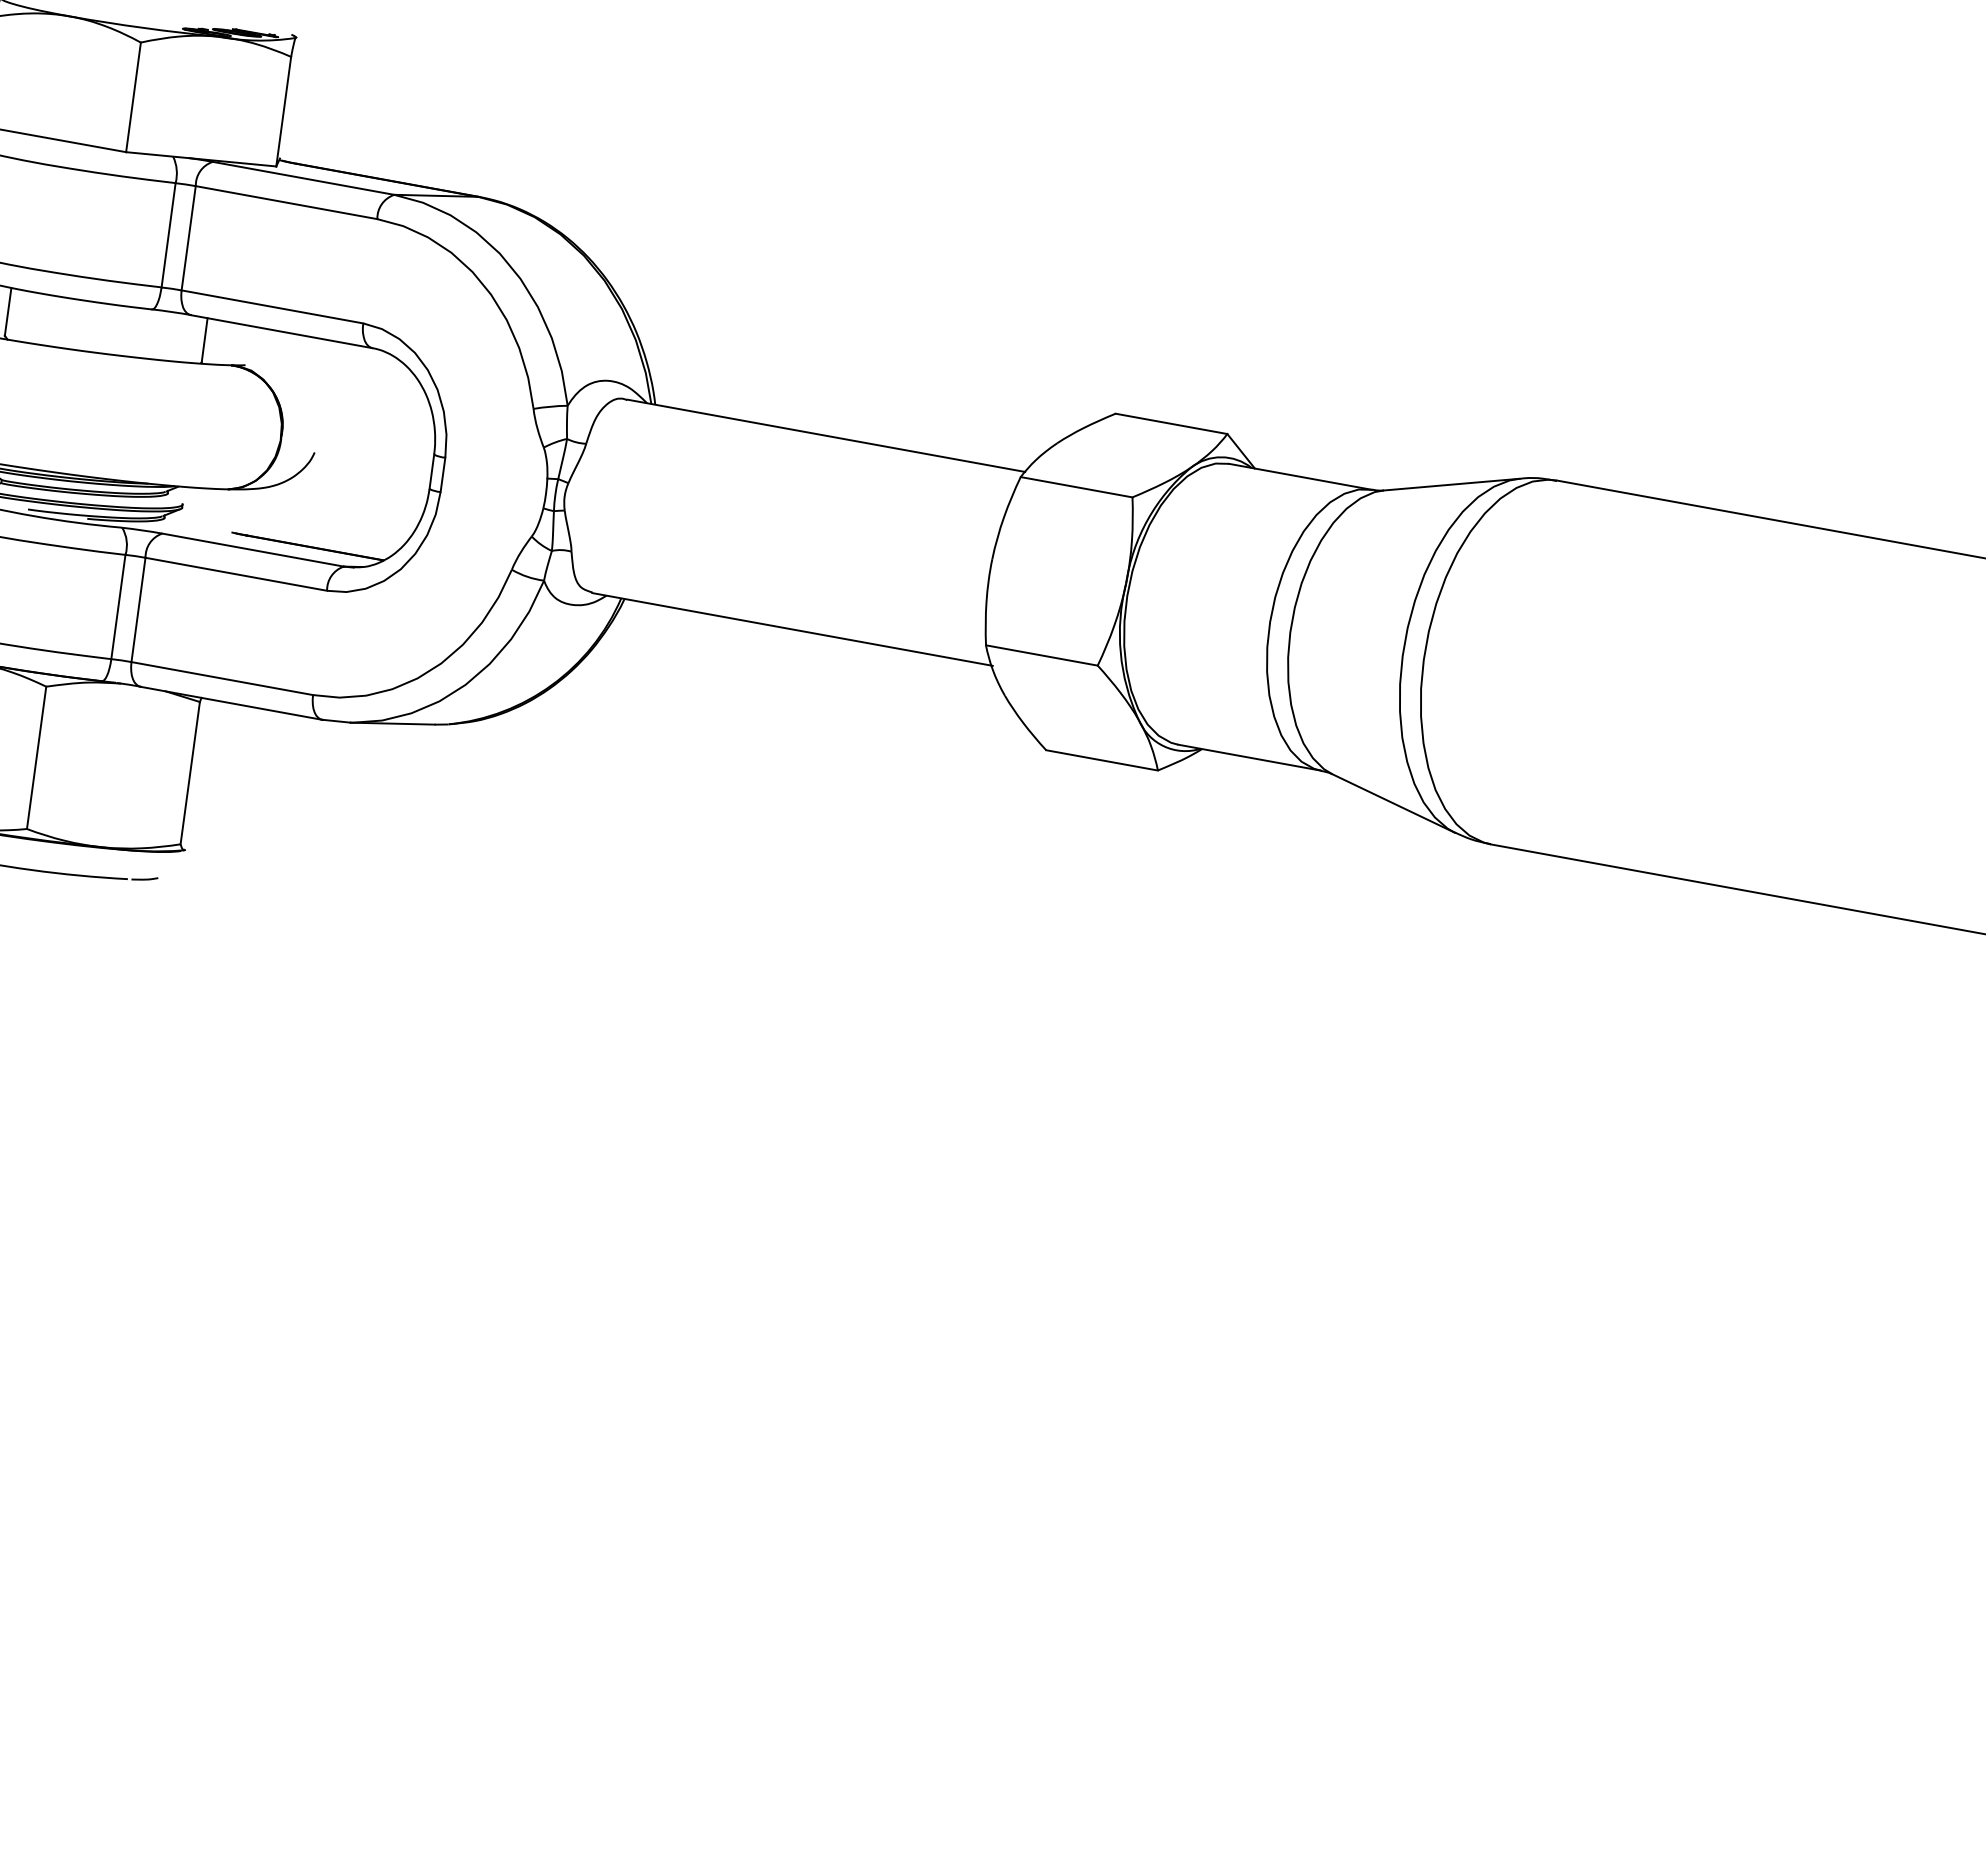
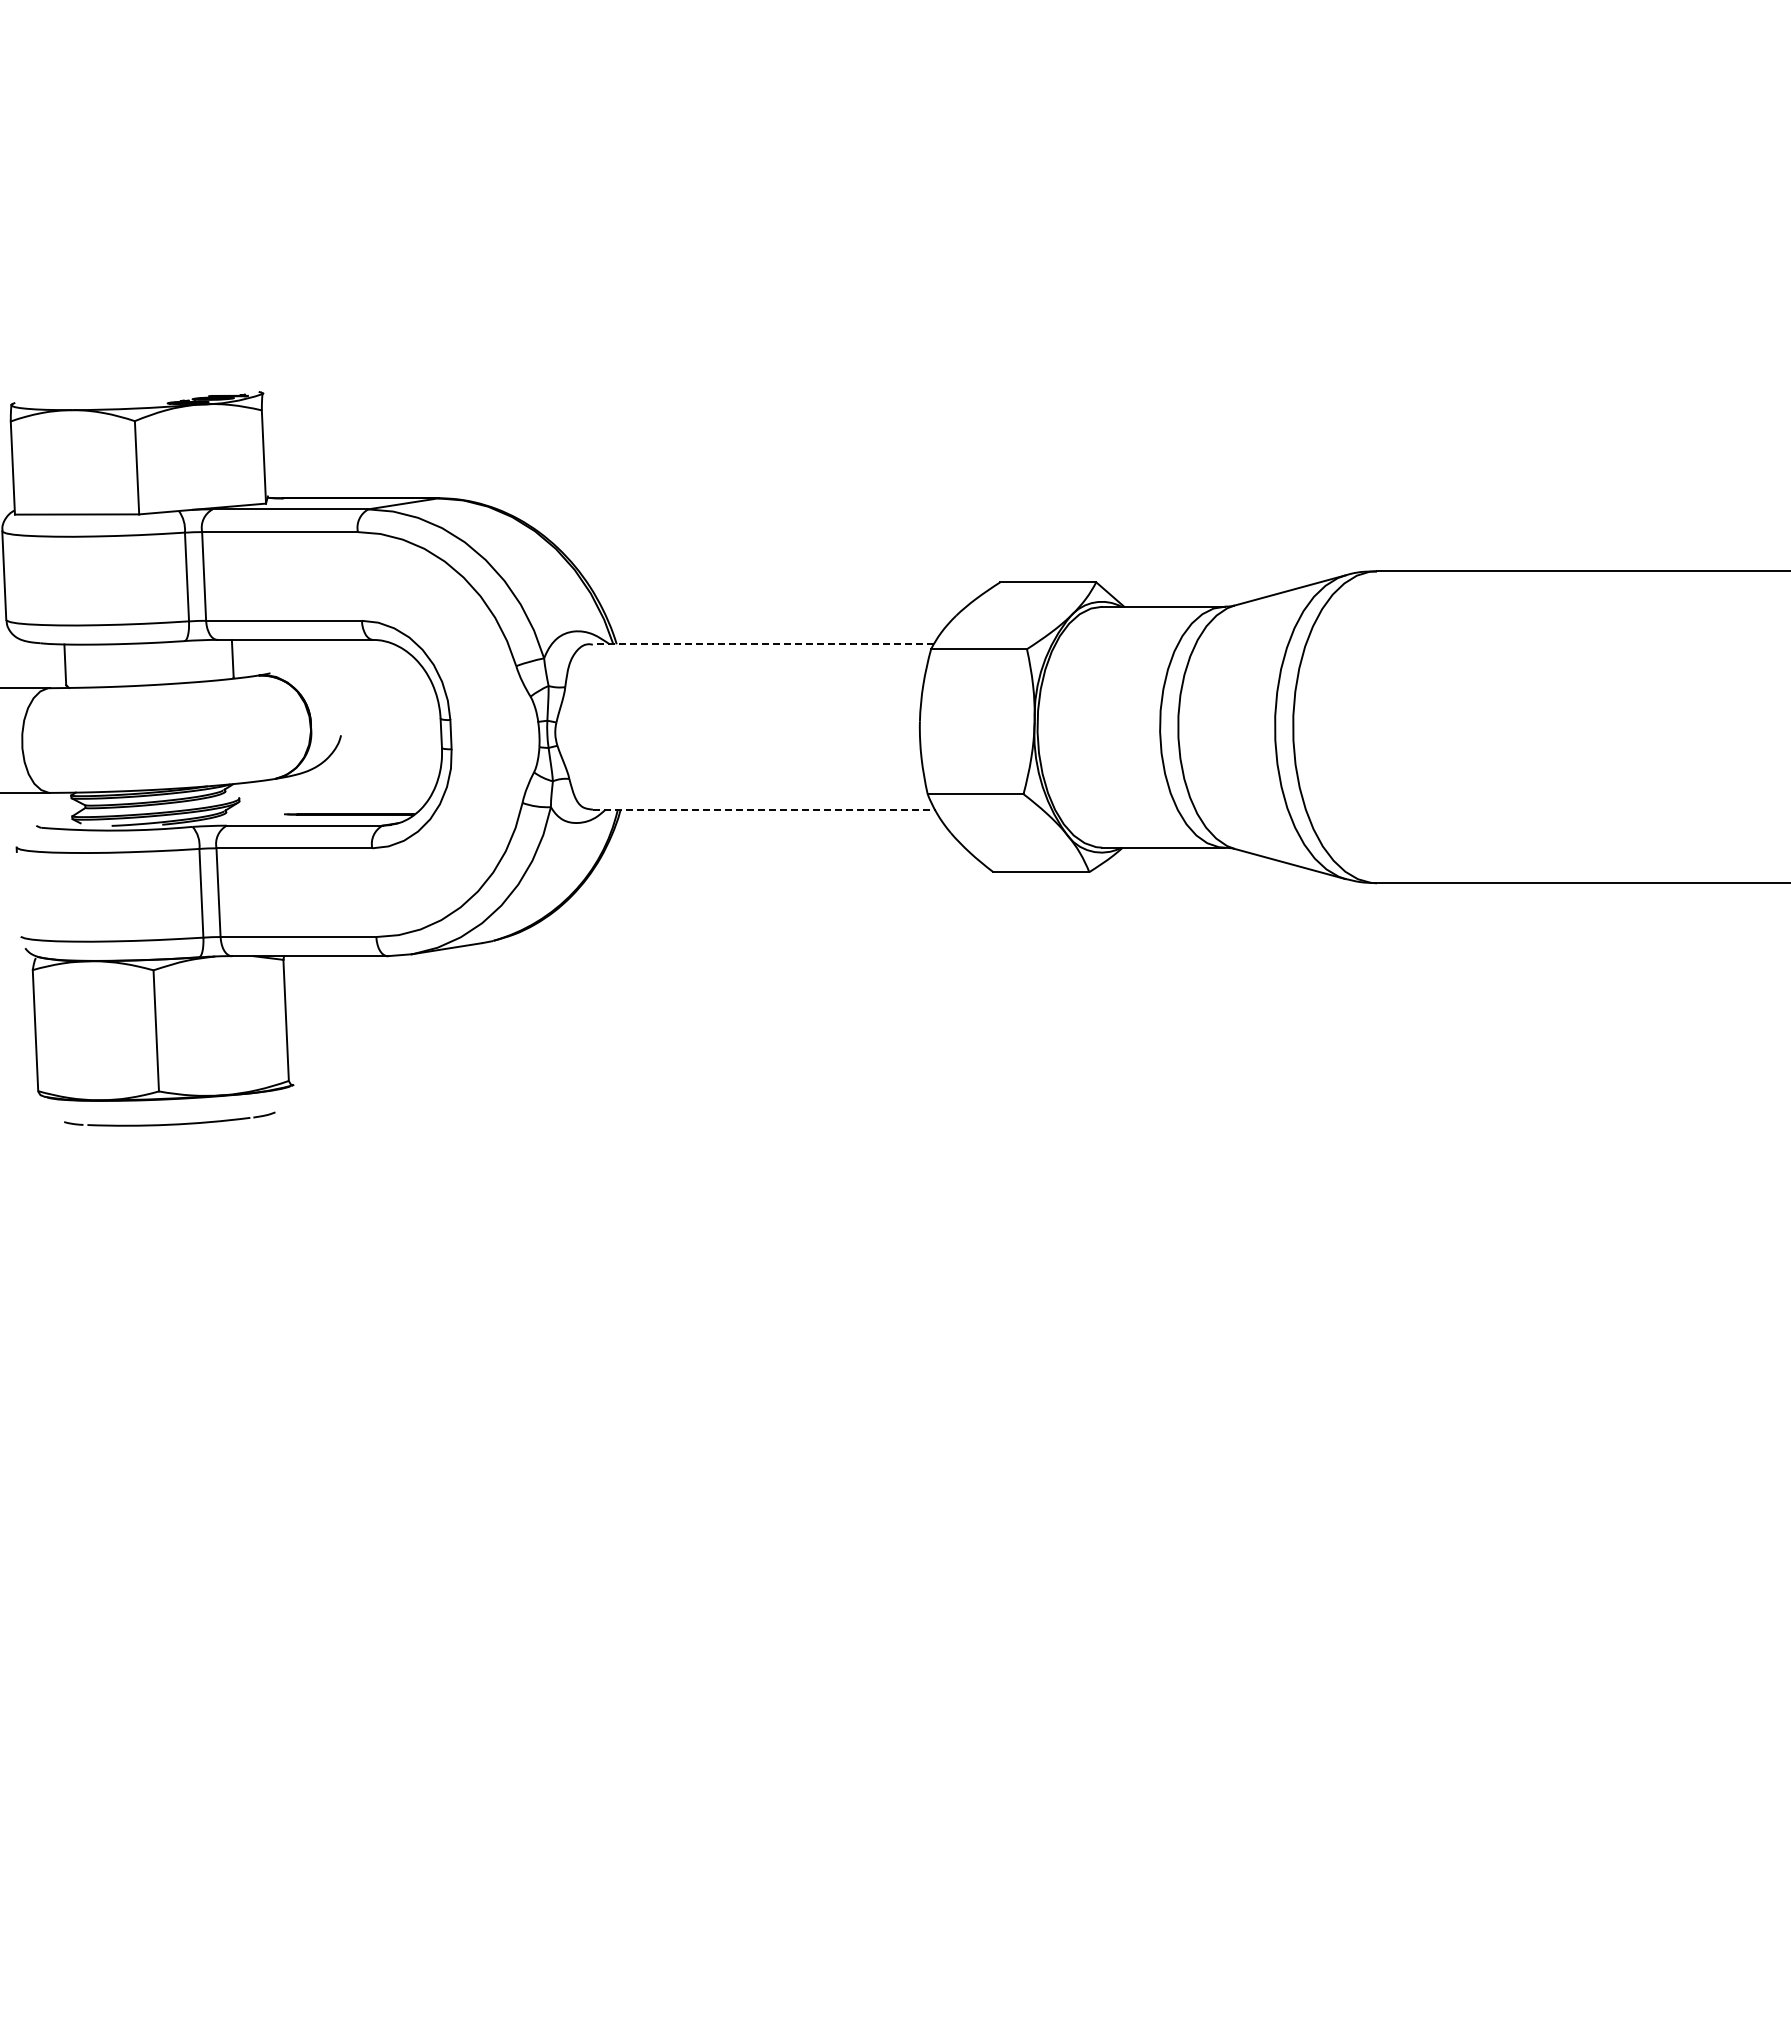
line: (826, 436) -> (763, 644), solid -> dashed
line: (792, 629) -> (764, 810), solid -> dashed

